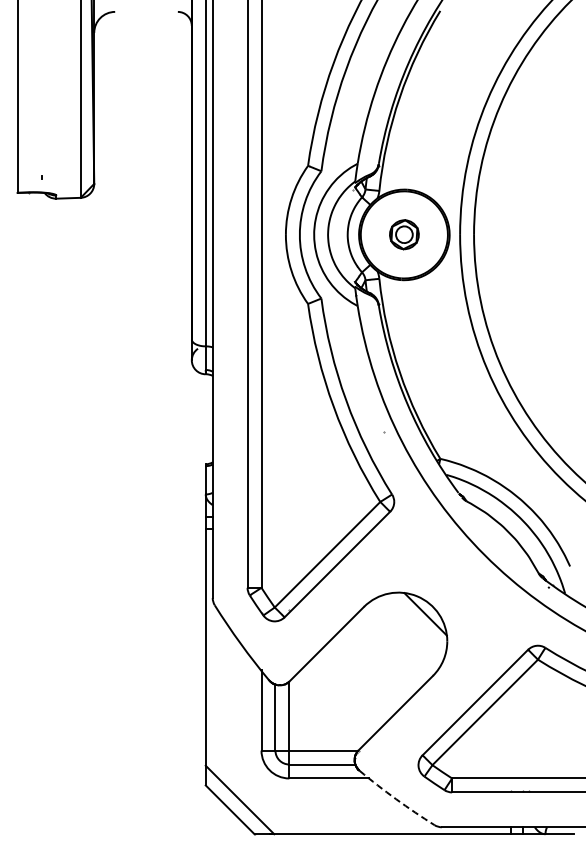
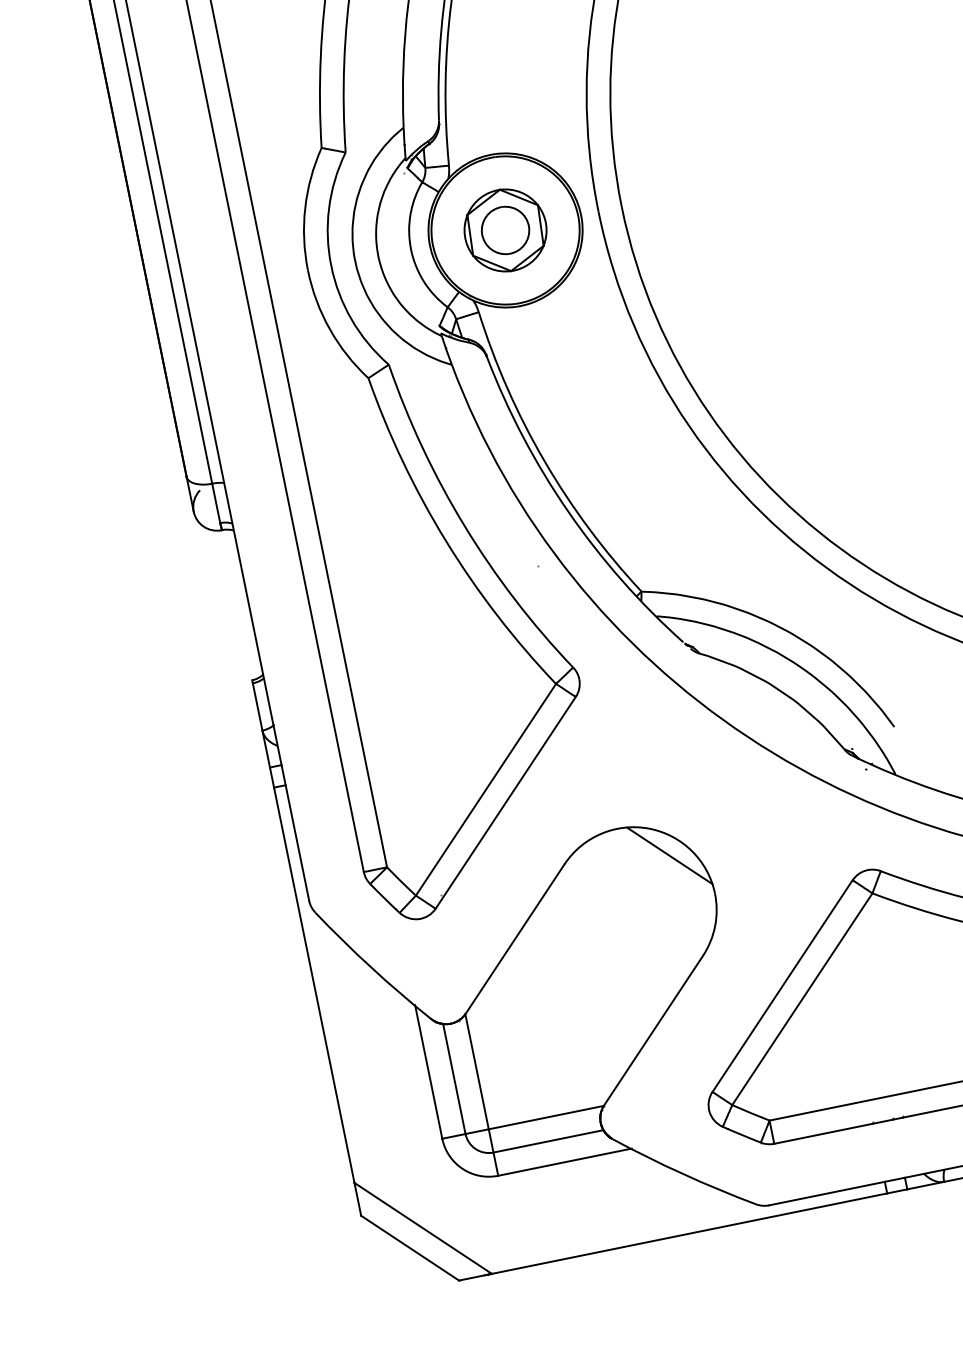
part: (404, 234) -> (505, 229), size x1.67
arc: (396, 799) -> (683, 1174), dashed -> solid

